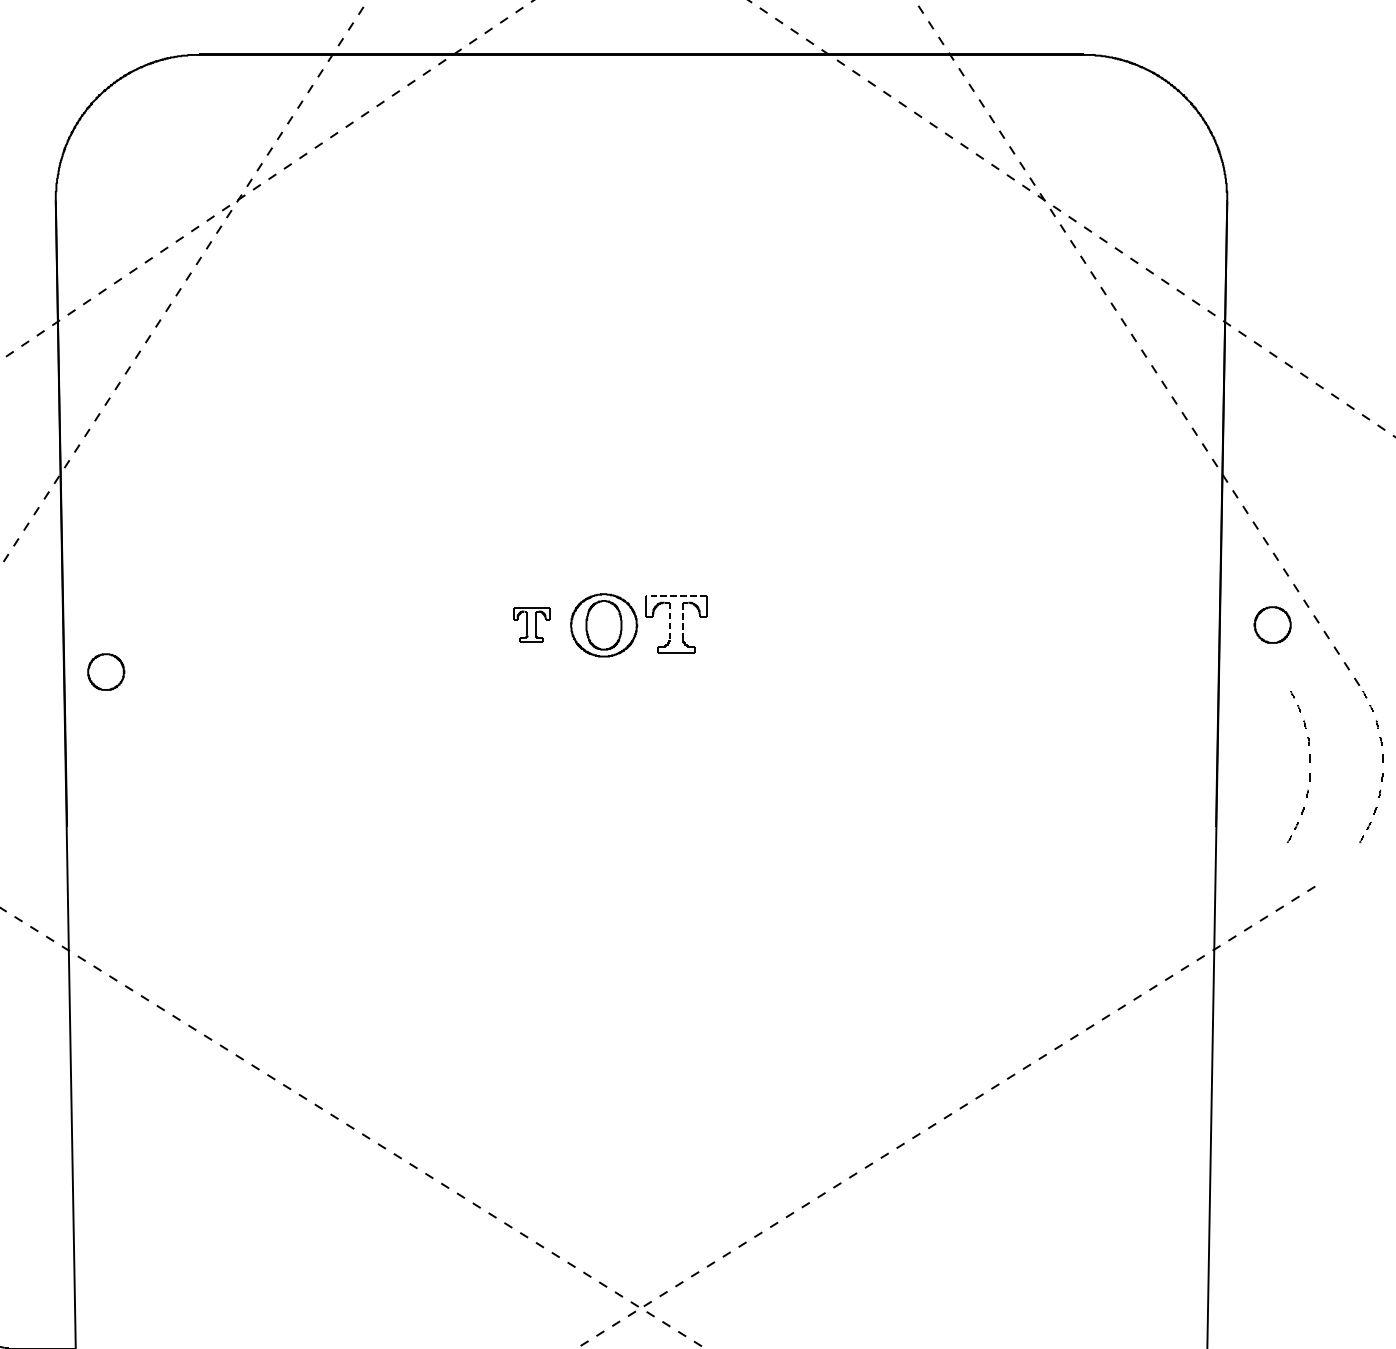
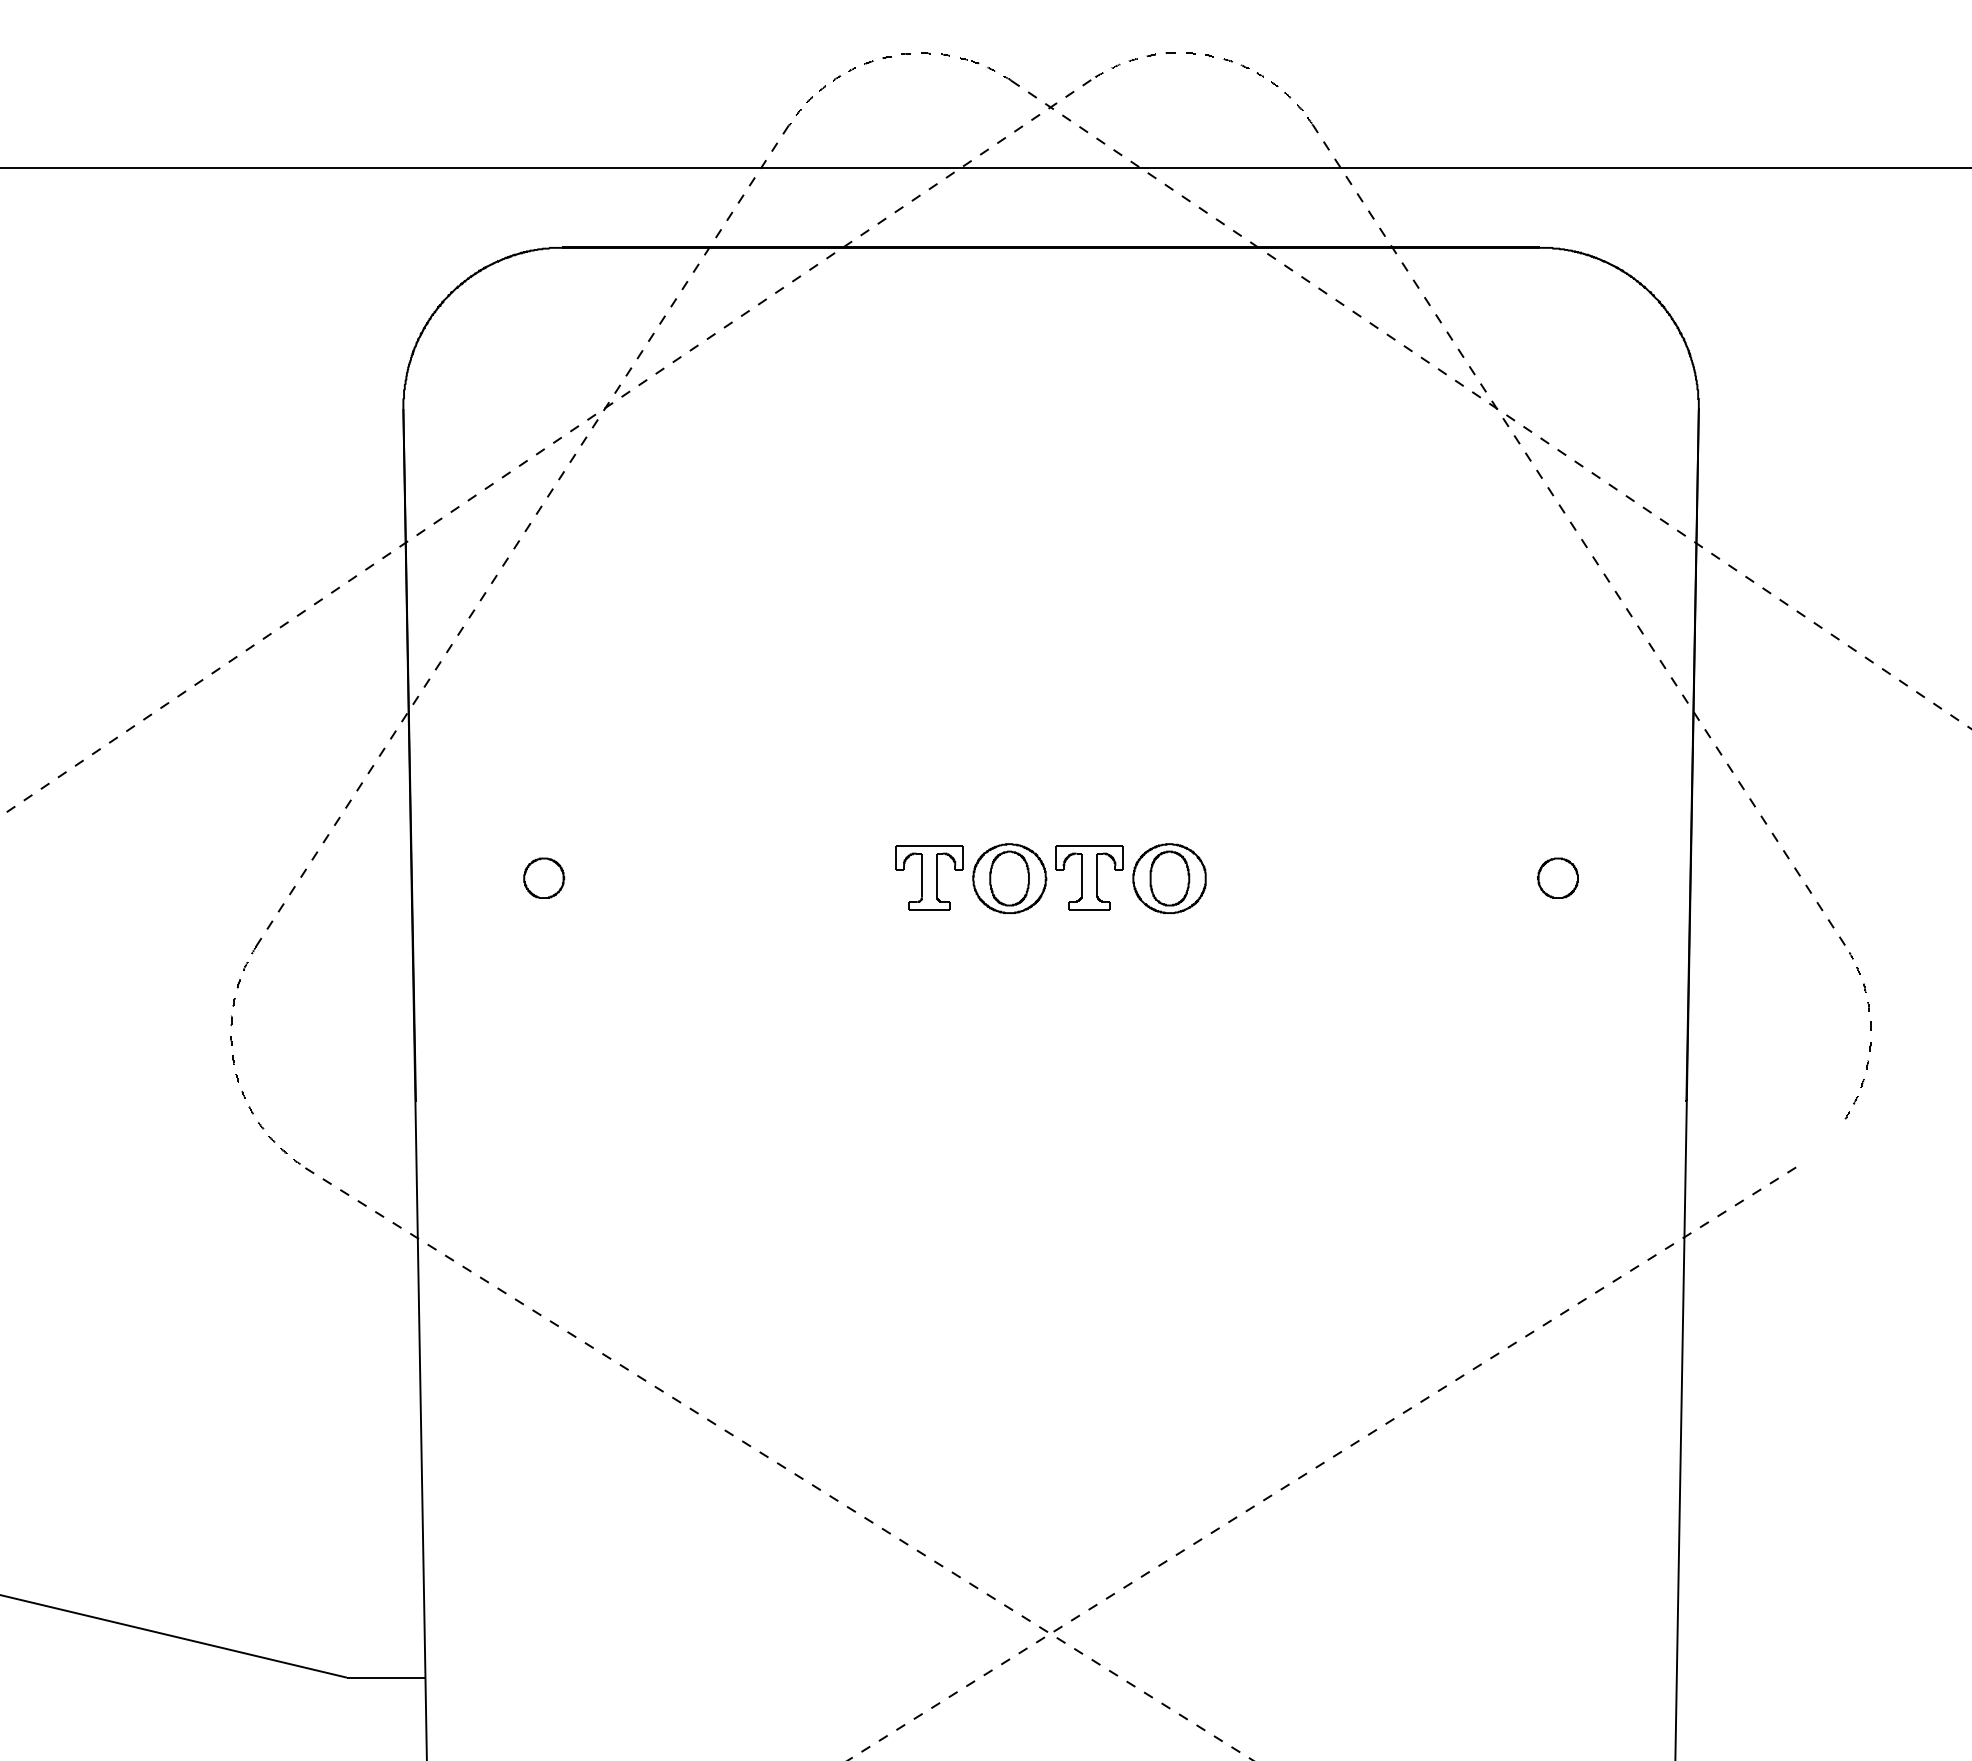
line: (676, 596) -> (1089, 846), dashed -> solid
line: (683, 620) -> (1097, 873), dashed -> solid
line: (669, 621) -> (1082, 874), dashed -> solid
part: (531, 624) -> (929, 877), size x1.67
part: (1272, 624) -> (1557, 877), moved
part: (748, 625) -> (1169, 878), added
part: (106, 671) -> (544, 877), moved
curve: (1310, 762) -> (1790, 1030), removed

